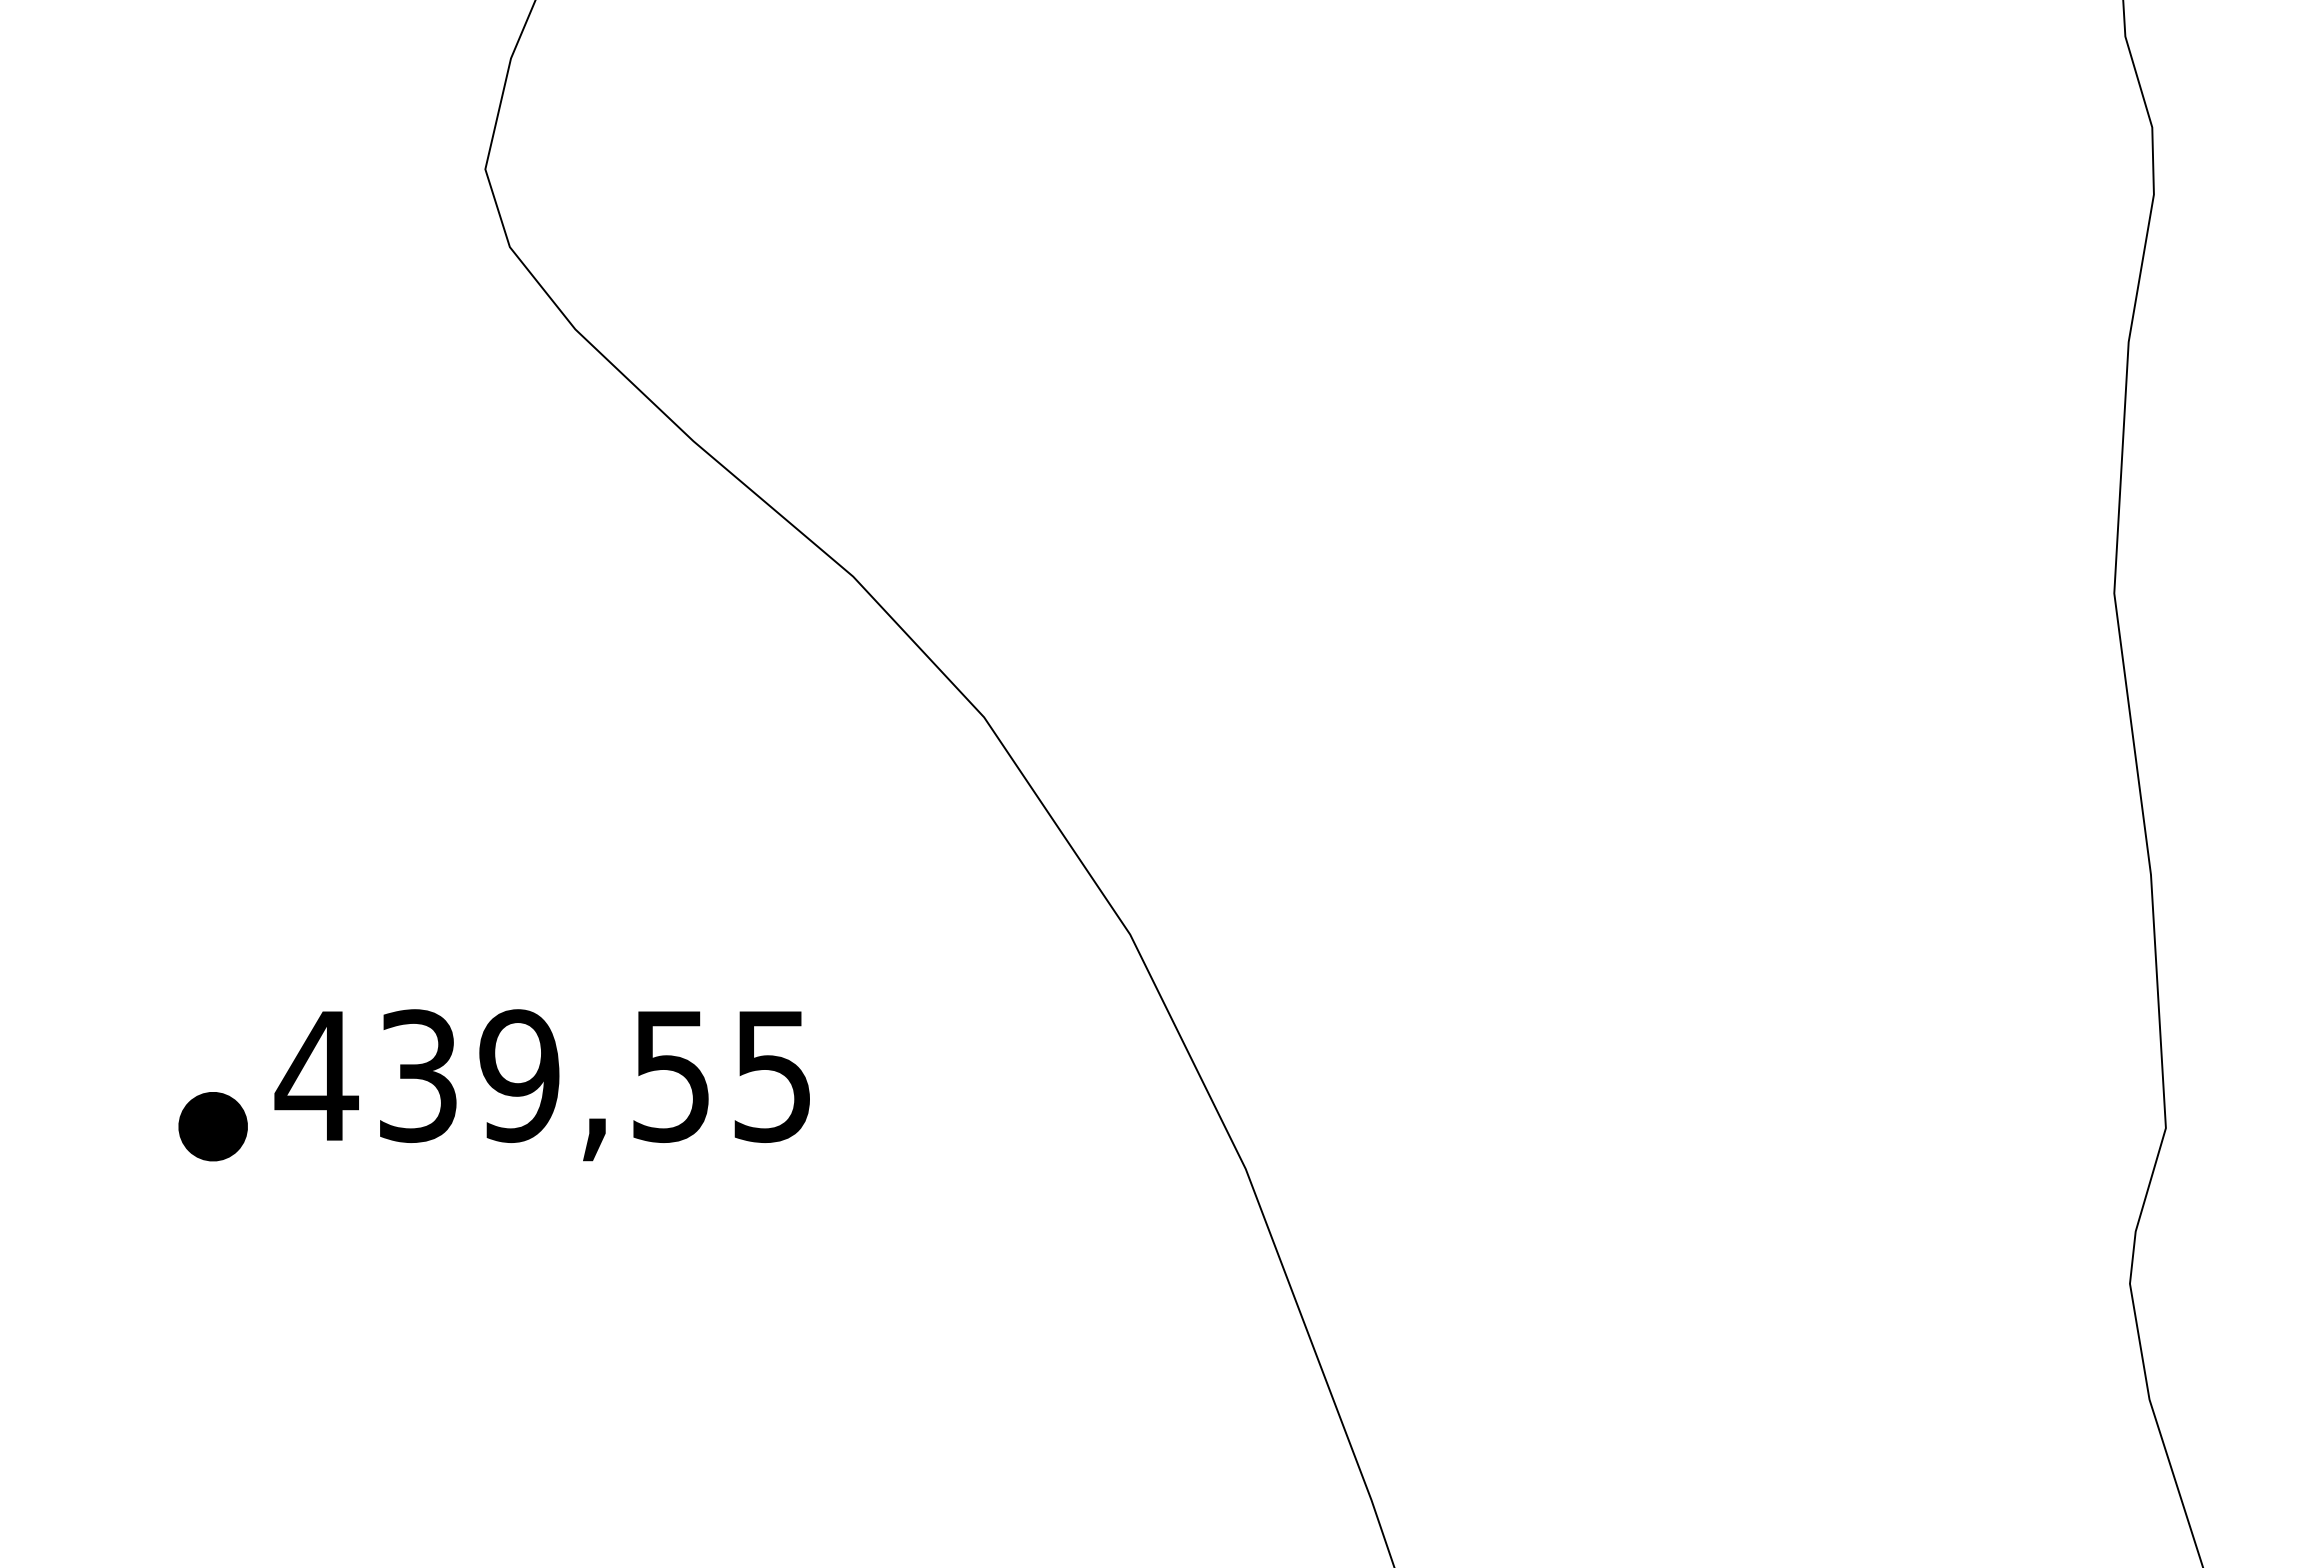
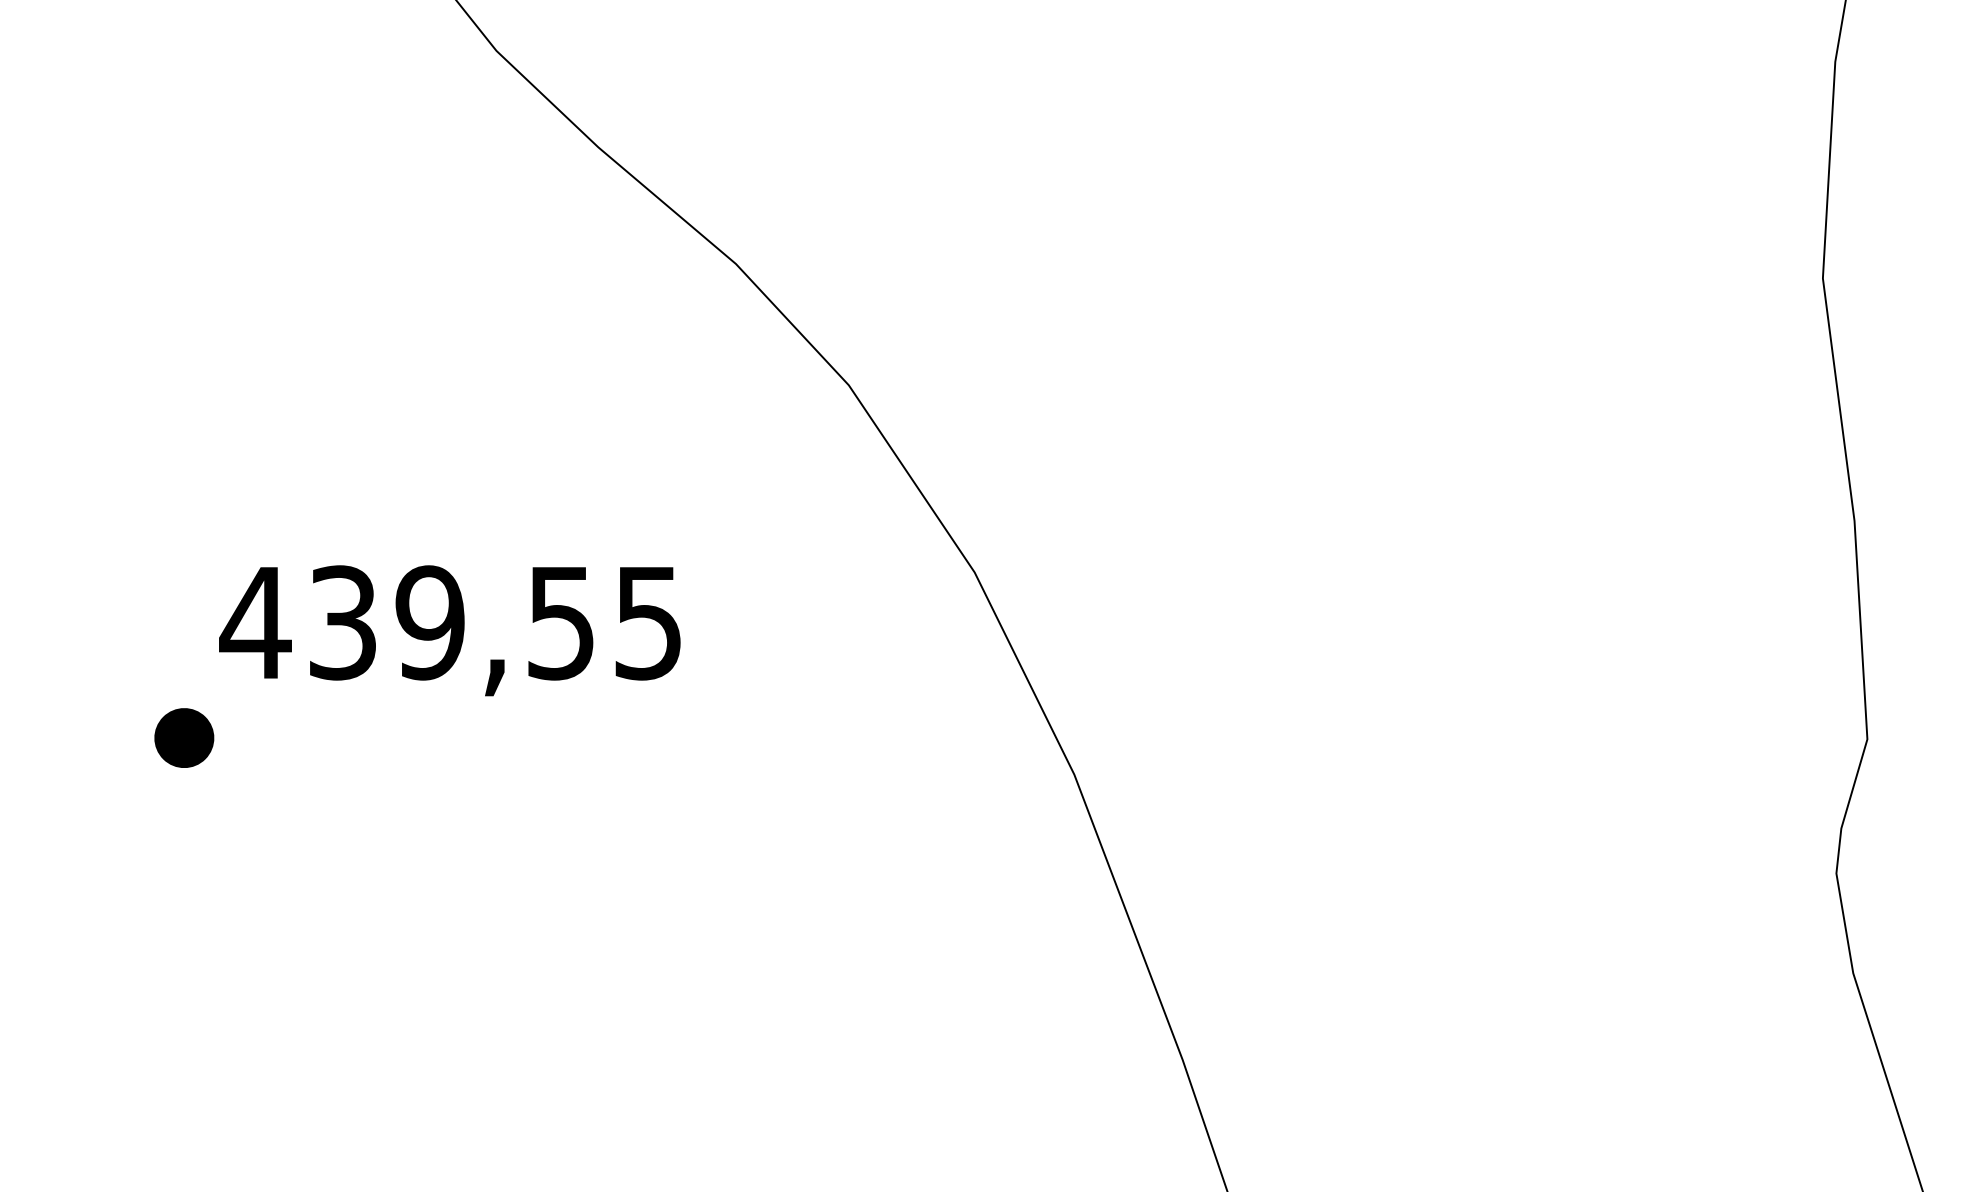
text: (541, 1085) -> (449, 631), moved

